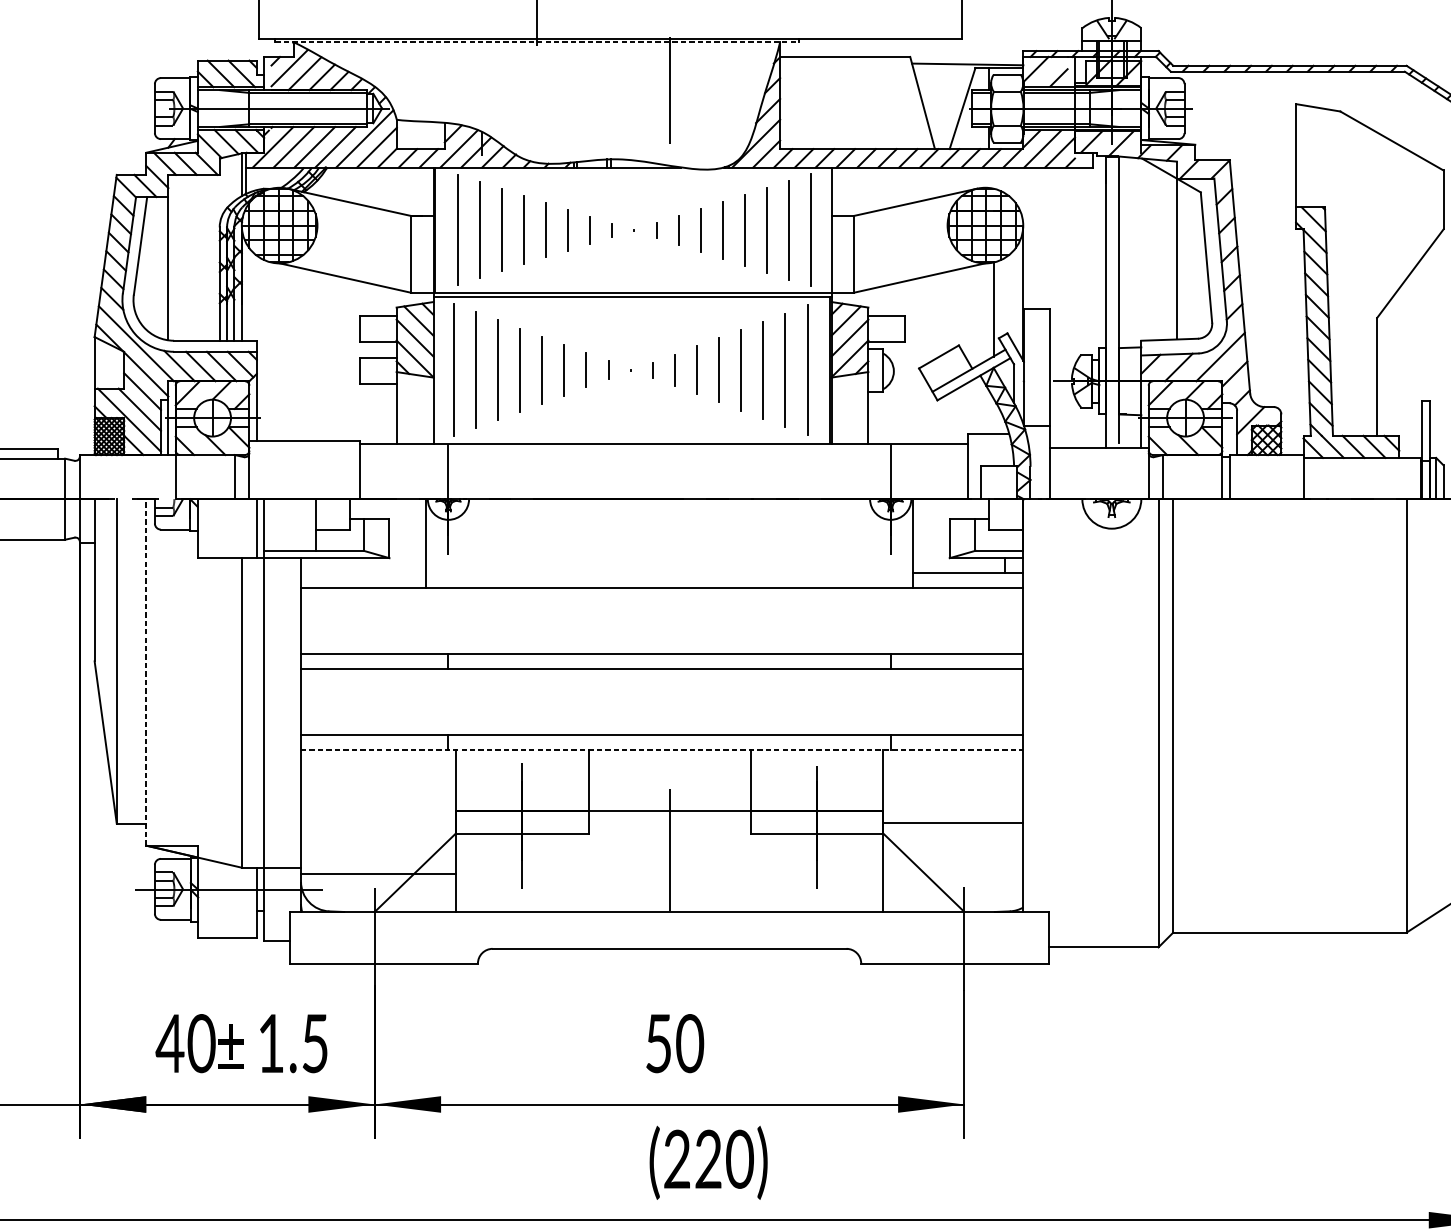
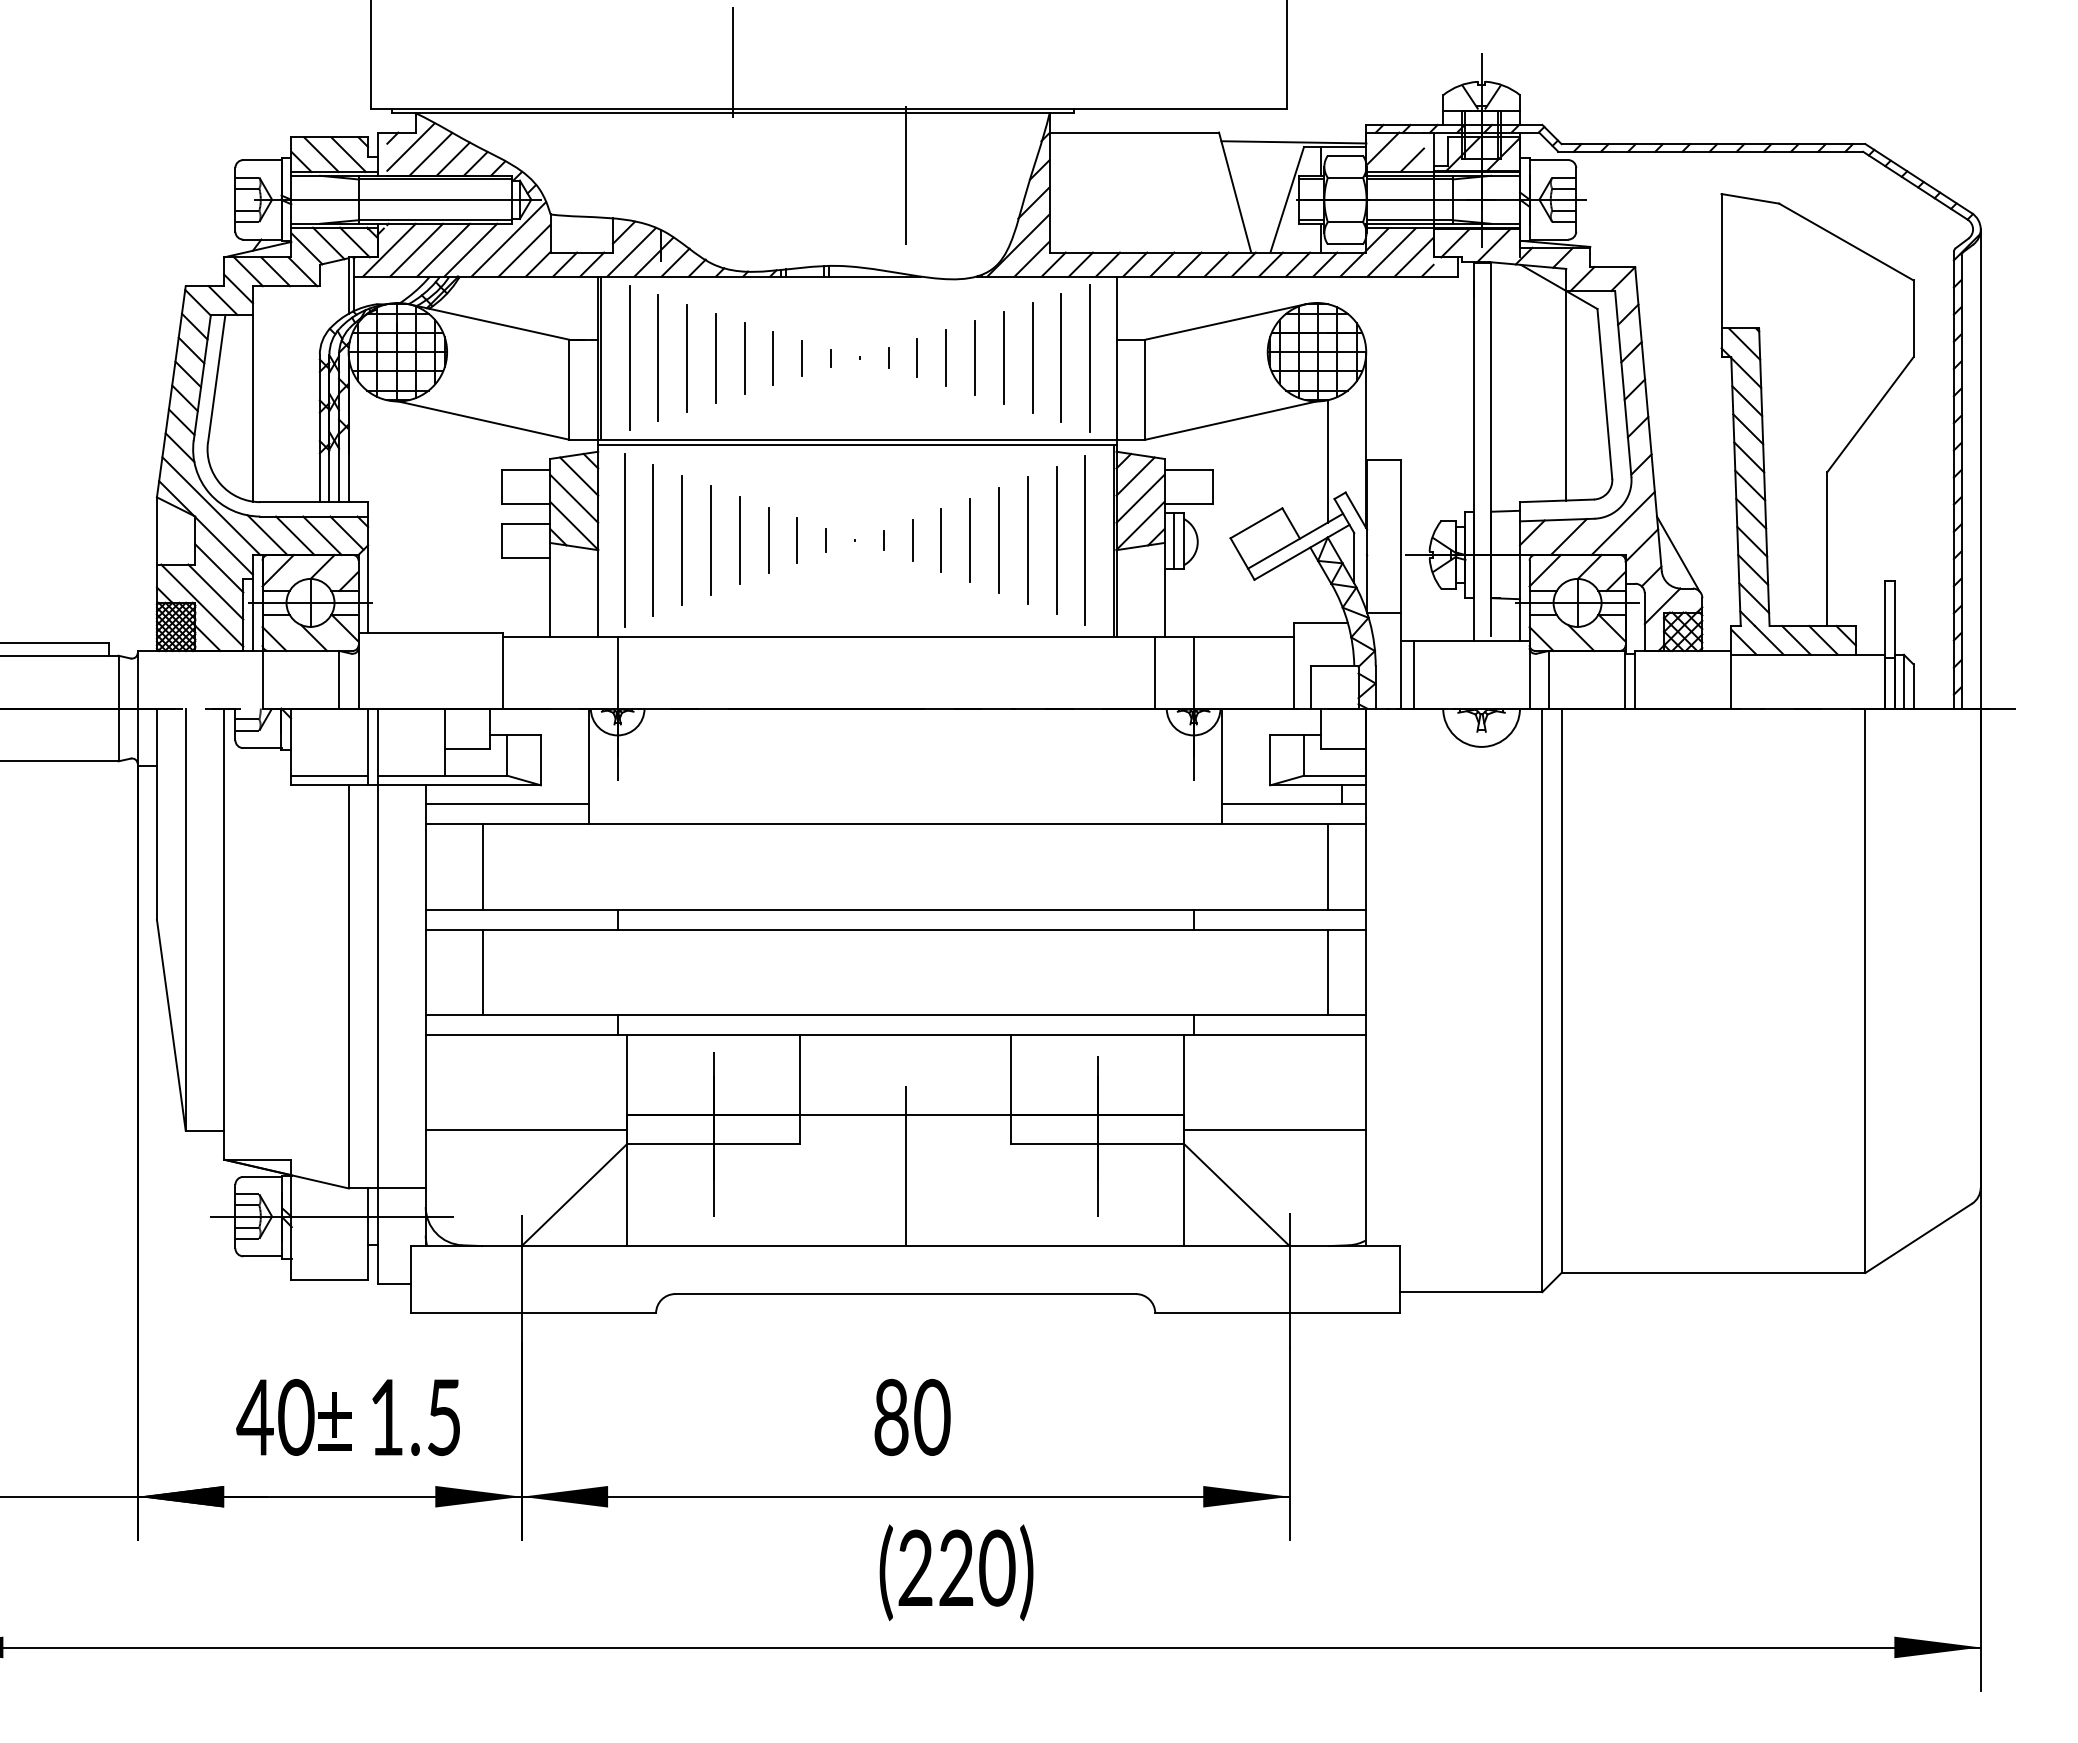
line: (536, 42) -> (732, 113), dashed -> solid
line: (876, 370) -> (1174, 540), added
line: (1262, 380) -> (1677, 553), added
line: (861, 471) -> (1155, 672), added
line: (1060, 473) -> (1414, 674), added
line: (227, 550) -> (329, 775), added
line: (363, 572) -> (506, 804), added
line: (345, 620) -> (483, 866), added
line: (994, 620) -> (1328, 866), added
line: (146, 672) -> (224, 934), dashed -> solid
line: (345, 701) -> (483, 972), added
line: (994, 701) -> (1328, 972), added
line: (662, 750) -> (896, 1035), dashed -> solid
line: (378, 873) -> (526, 1129), moved
text: (658, 1043) -> (891, 1417), 50 -> 80

